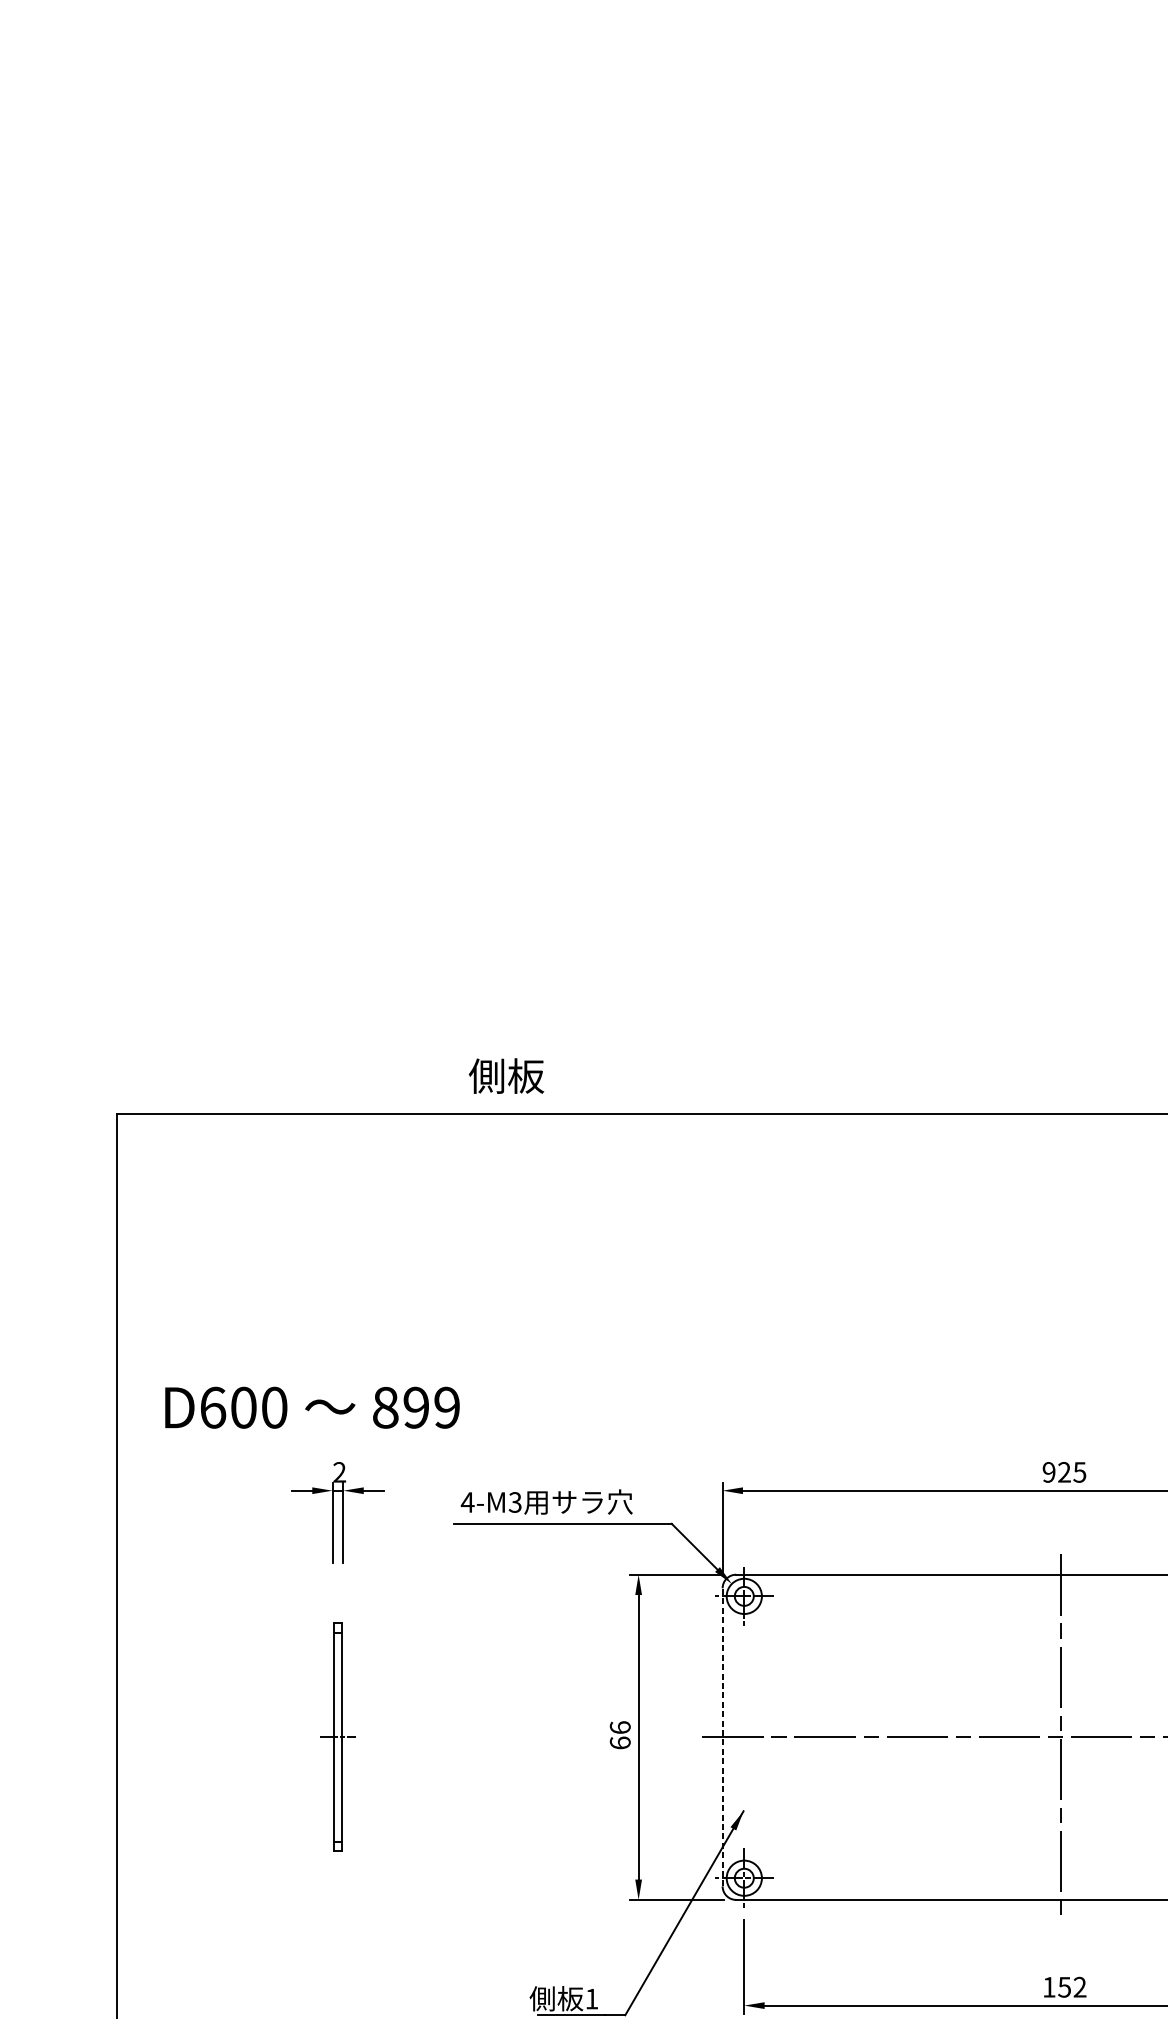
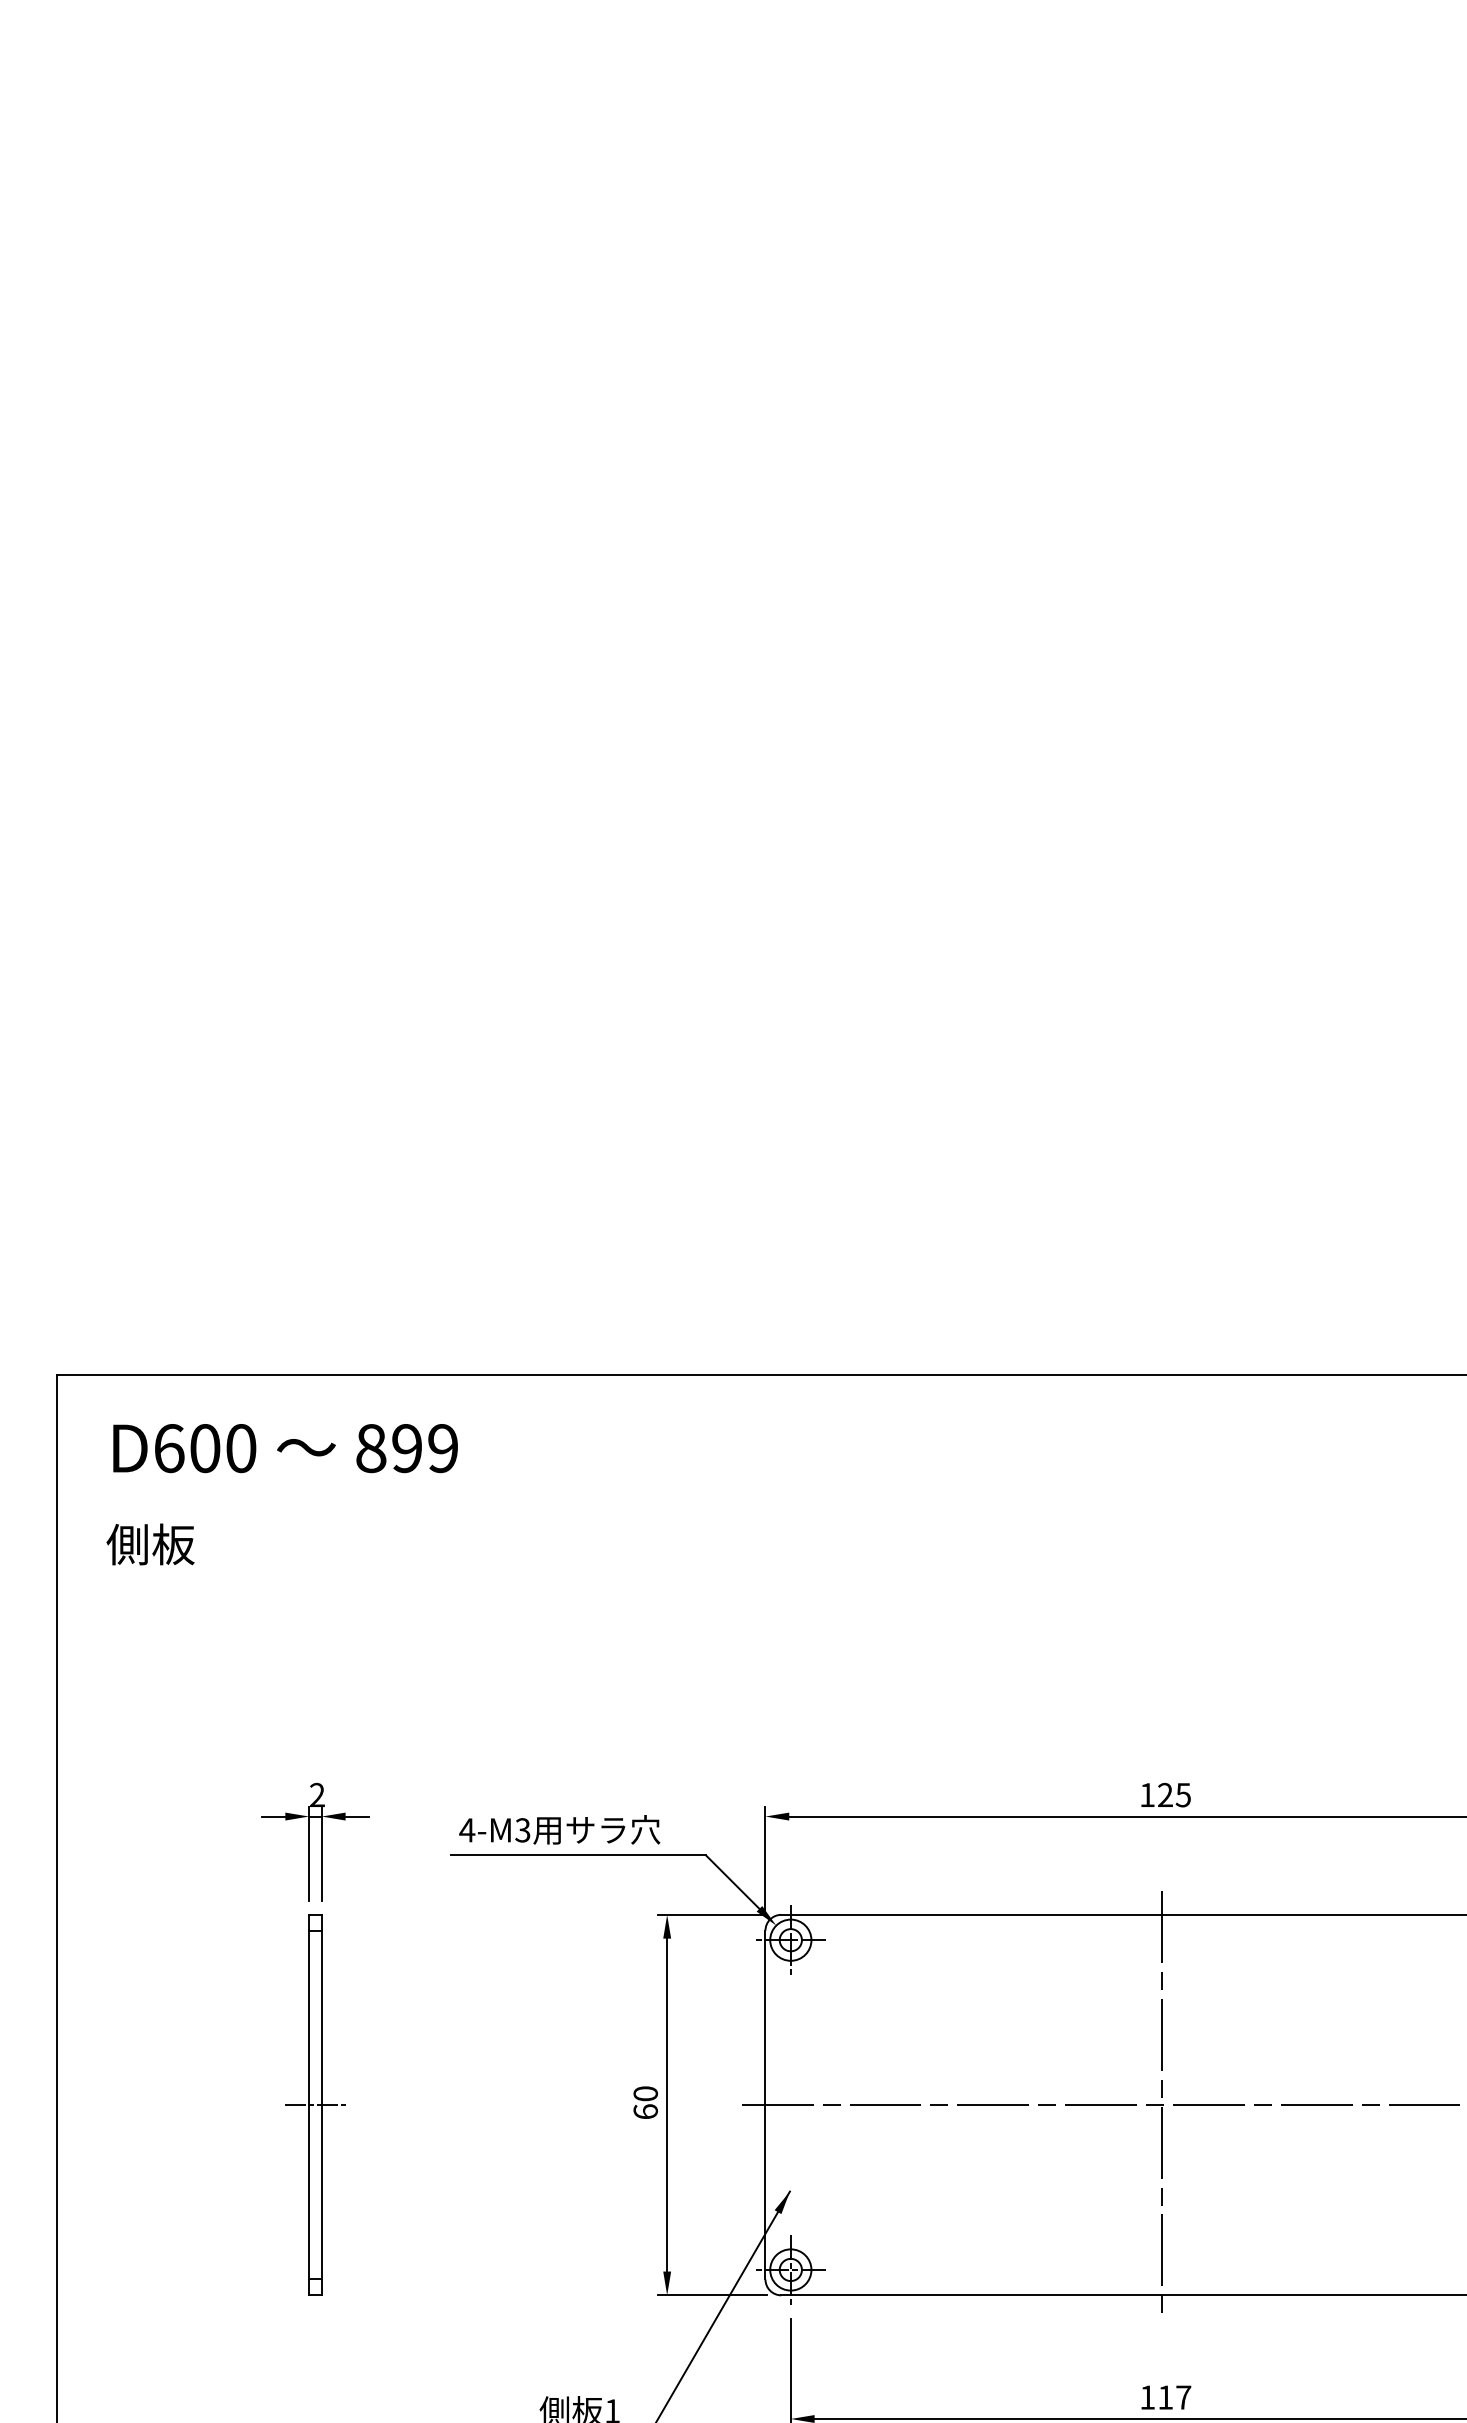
text: (506, 1076) -> (150, 1544), moved
text: (312, 1407) -> (285, 1448), moved
text: (1049, 1471) -> (1147, 1794), 925 -> 125
text: (620, 1727) -> (645, 2093), 66 -> 60
part: (338, 1736) -> (315, 2104), size x1.43
line: (722, 1736) -> (765, 2104), dashed -> solid
text: (1072, 1987) -> (1174, 2397), 152 -> 117

